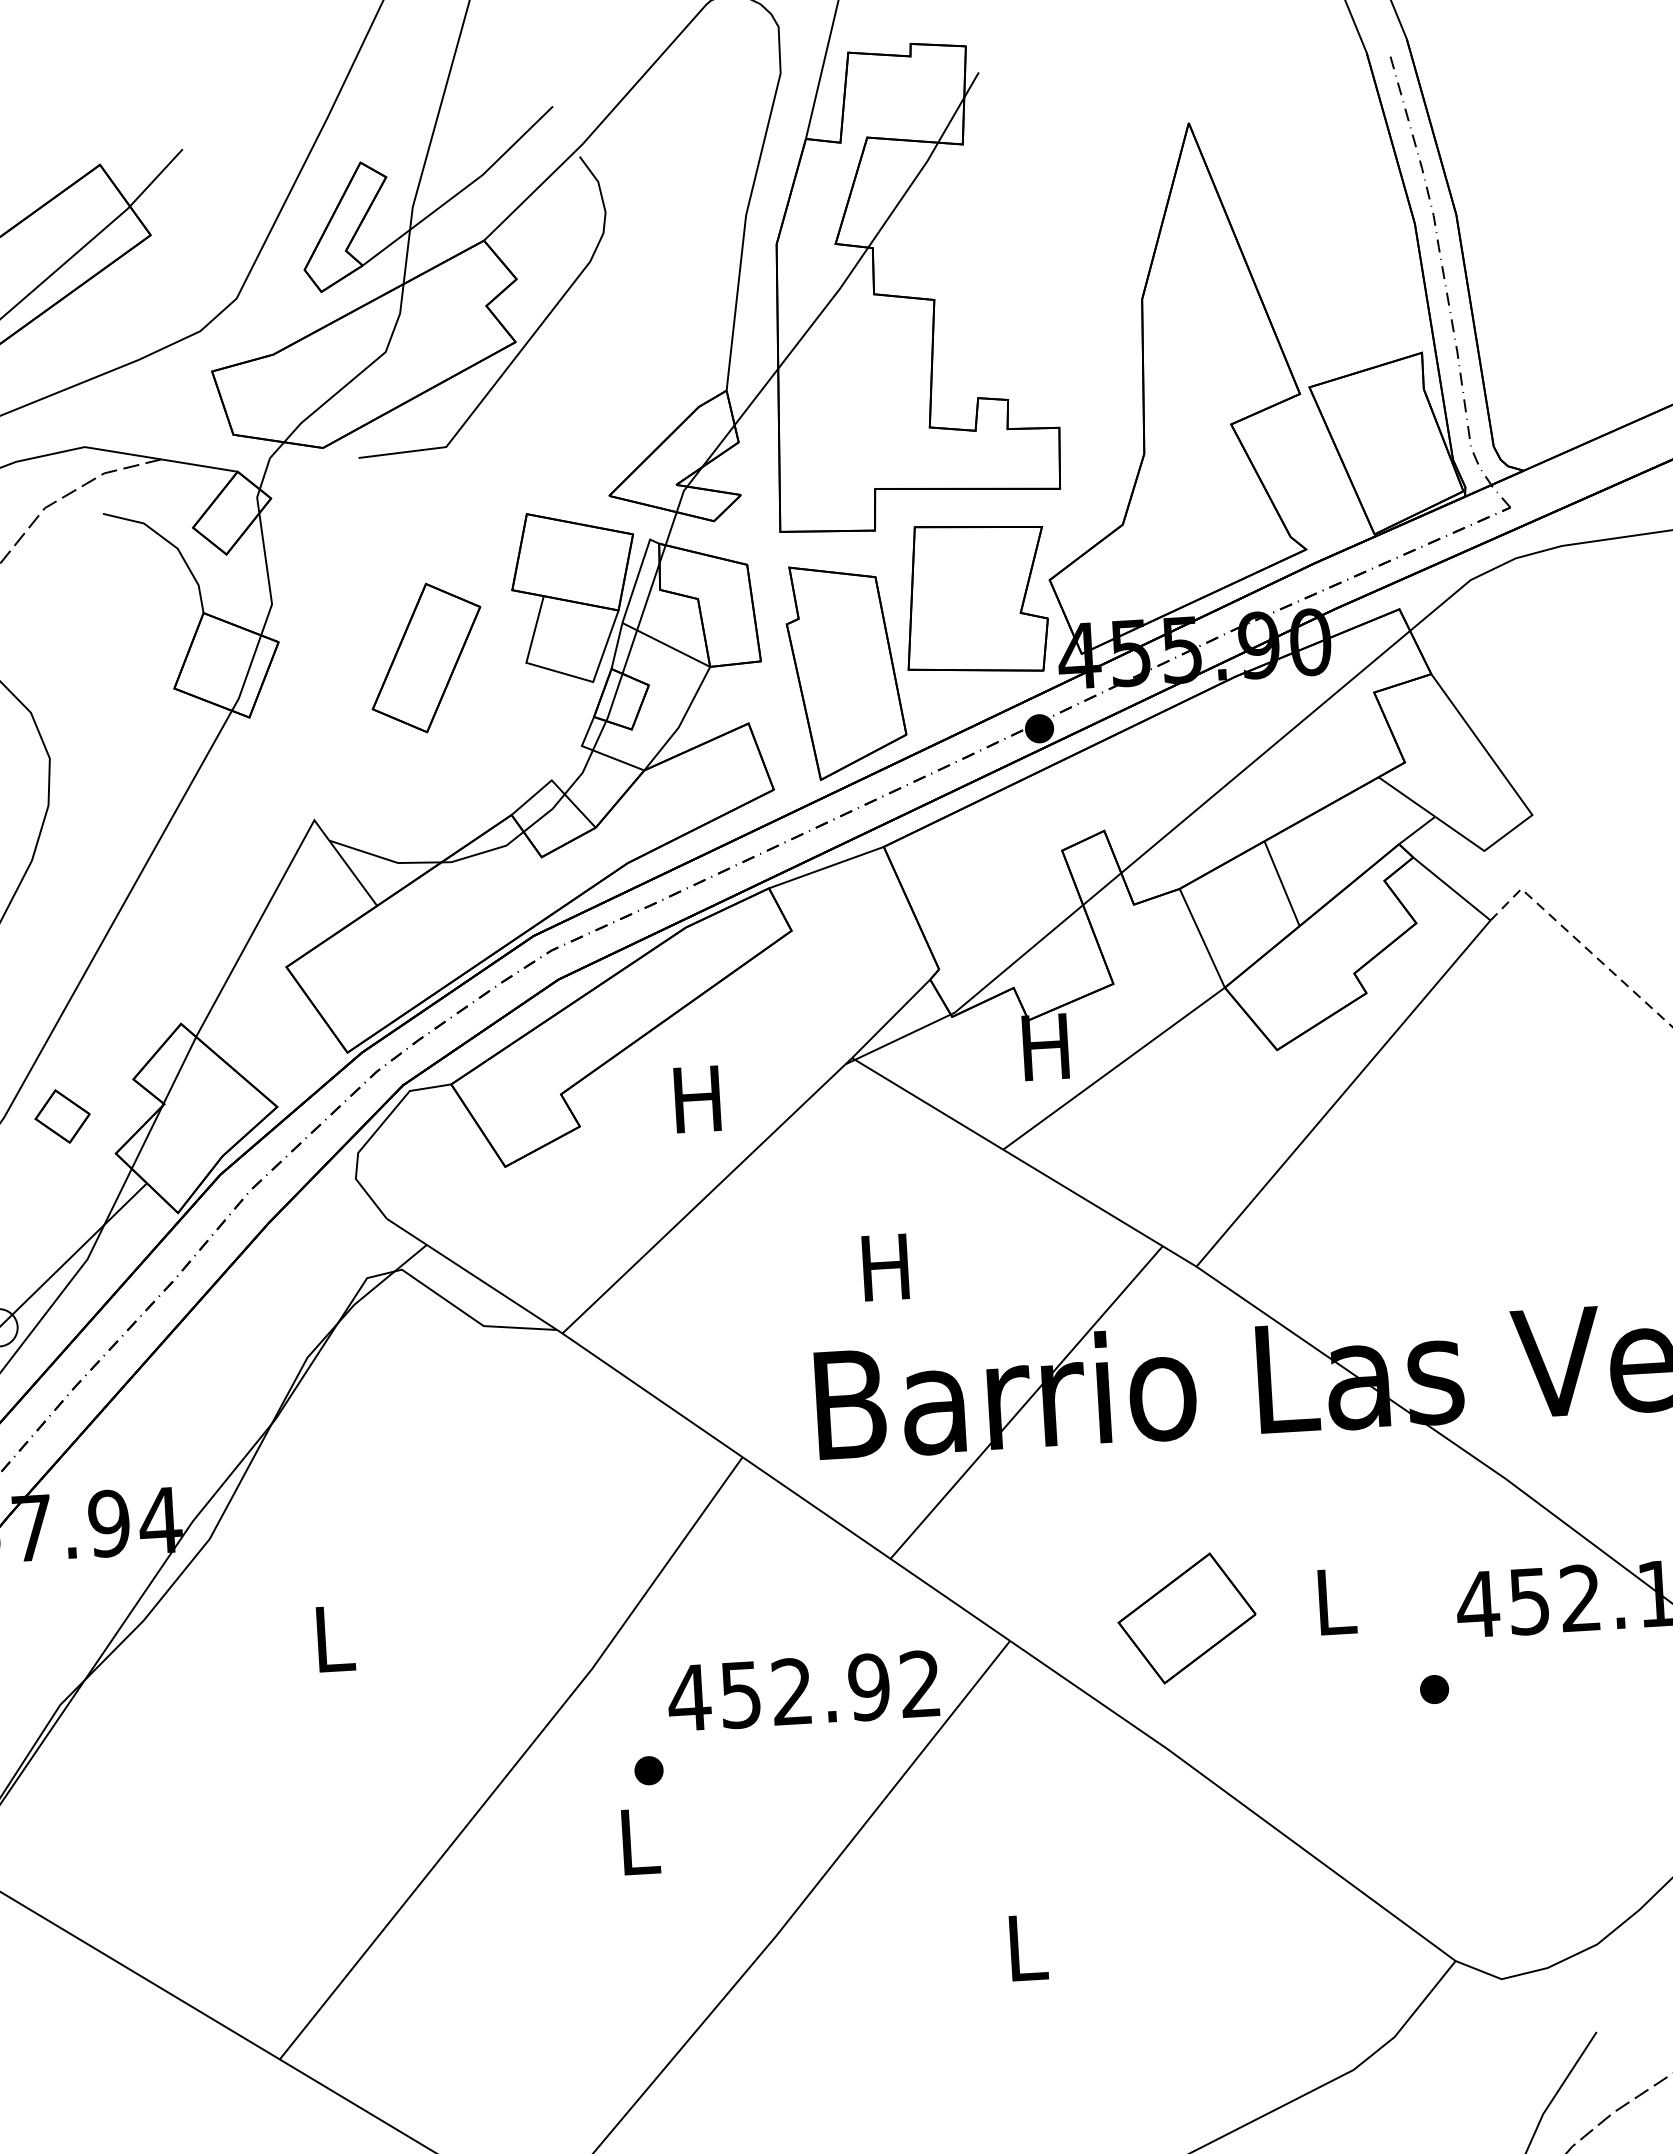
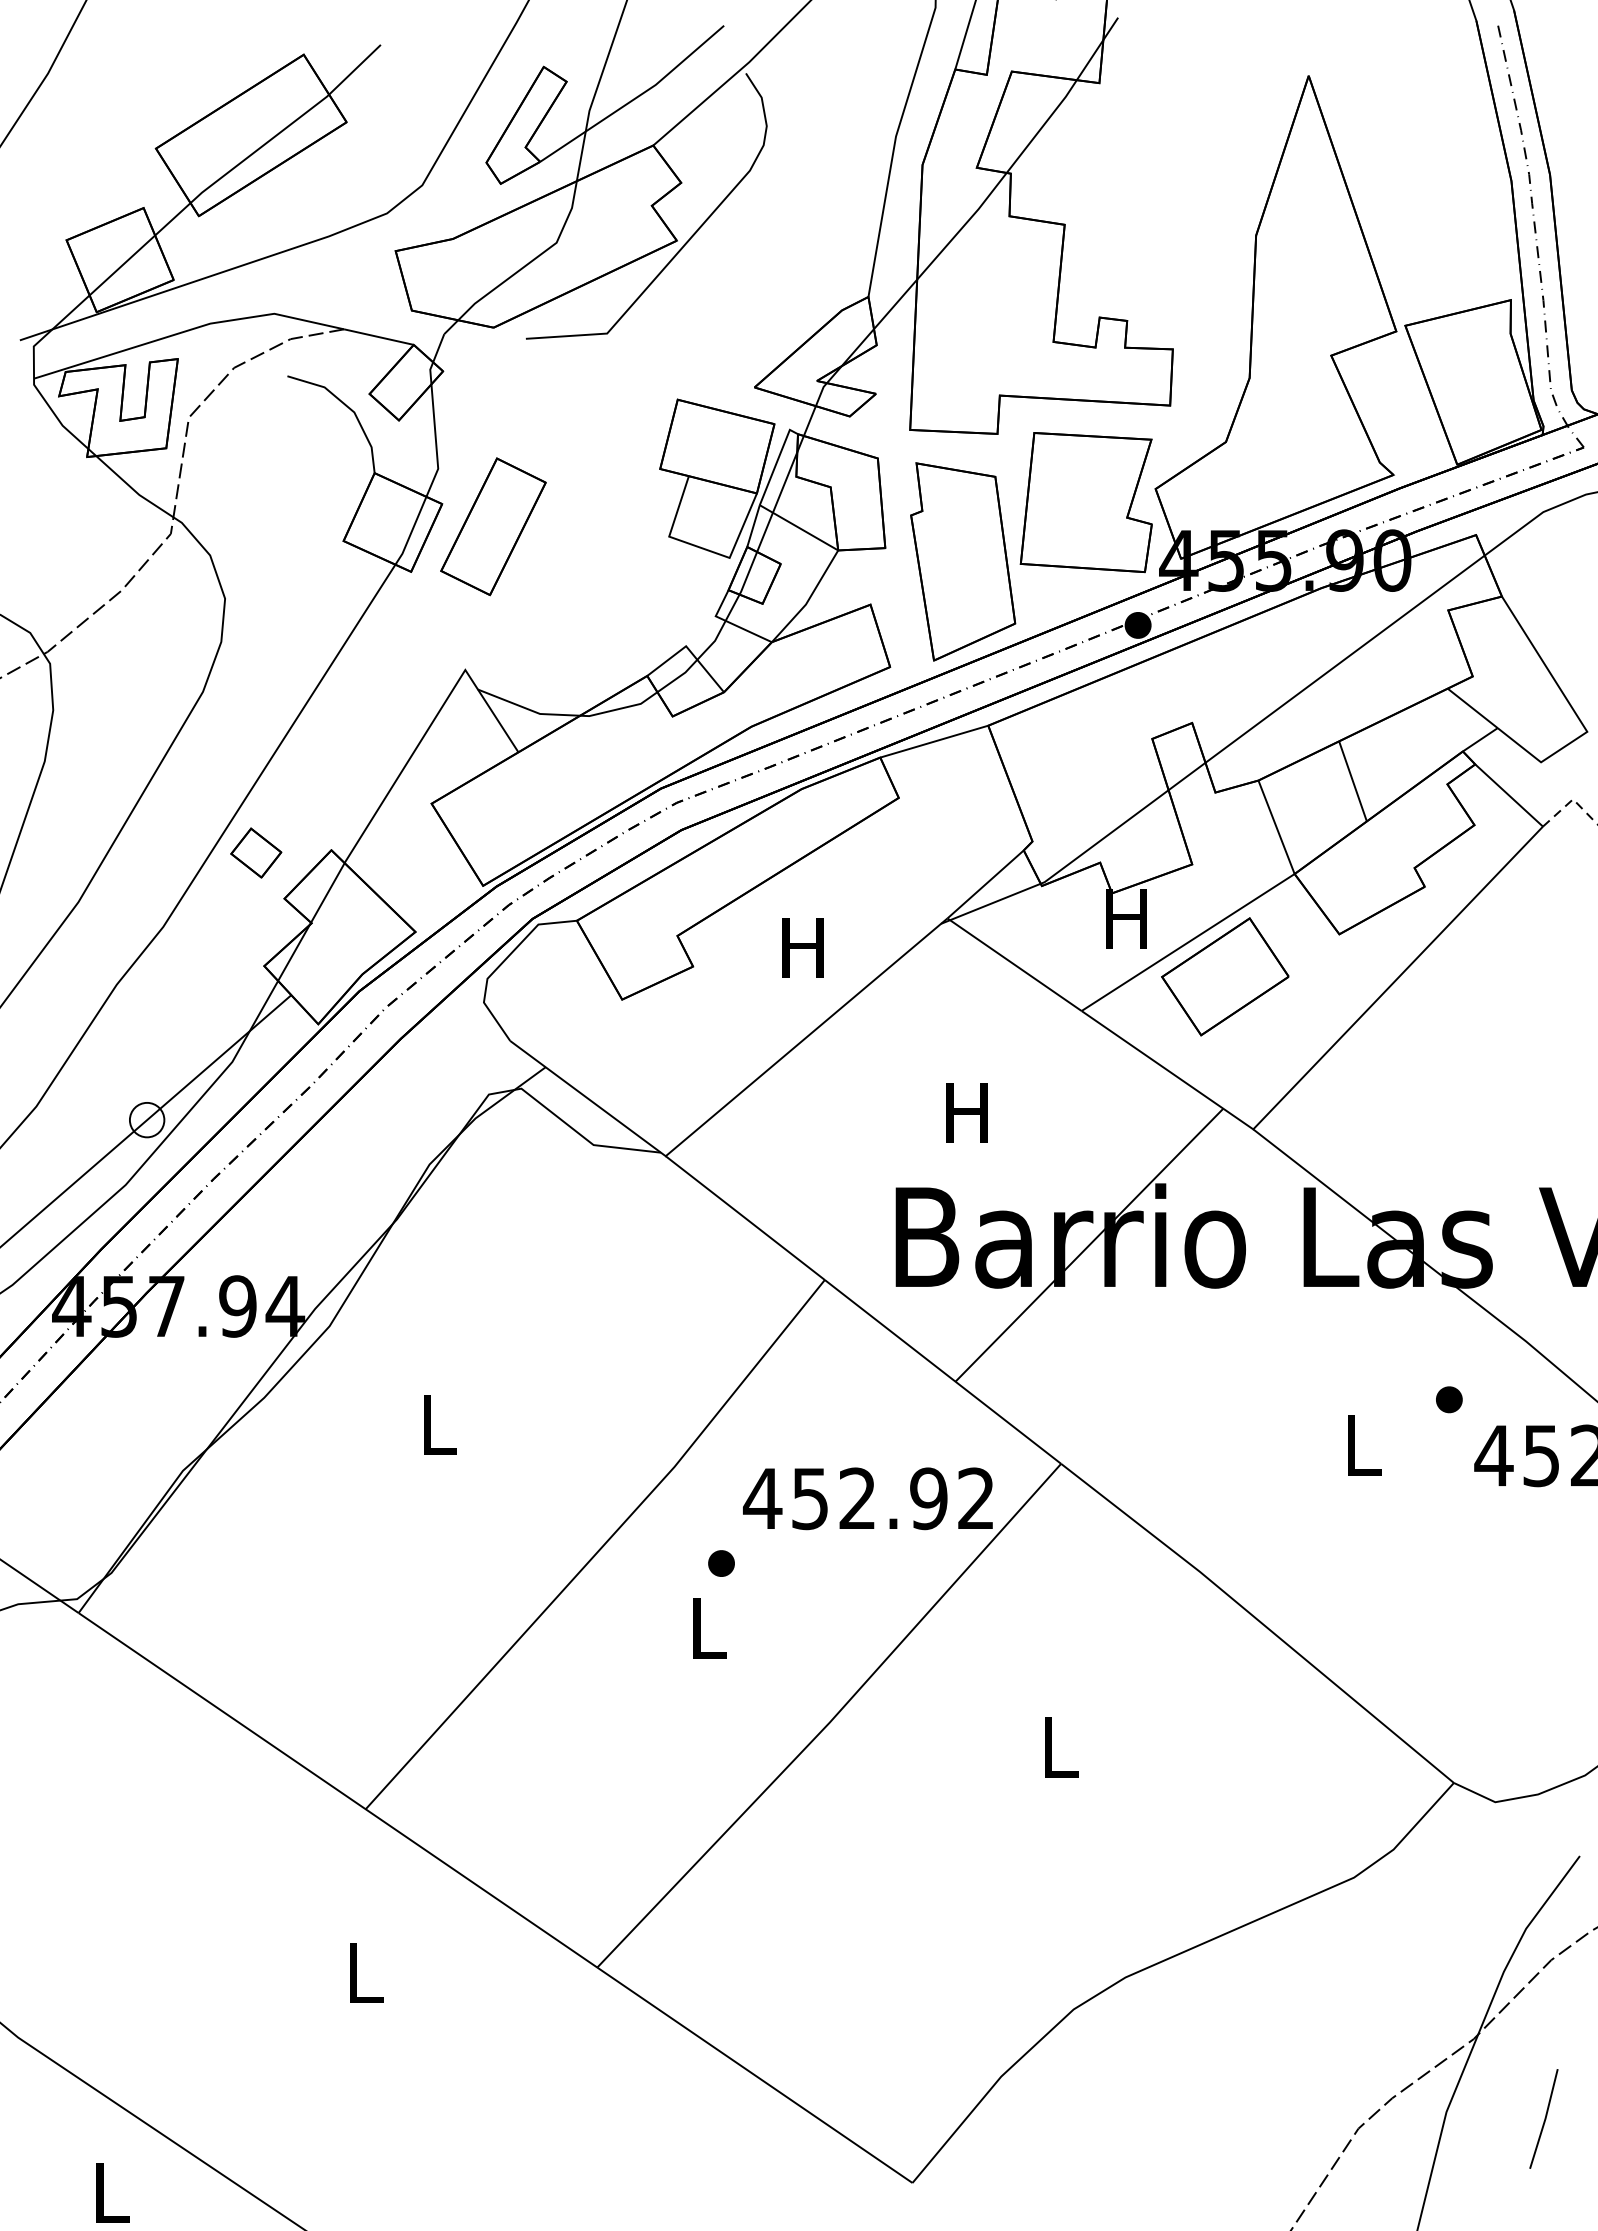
part: (426, 657) -> (493, 526), moved
part: (62, 1115) -> (256, 852), moved
part: (1187, 1618) -> (1225, 976), moved
part: (1434, 1689) -> (1449, 1399), moved

